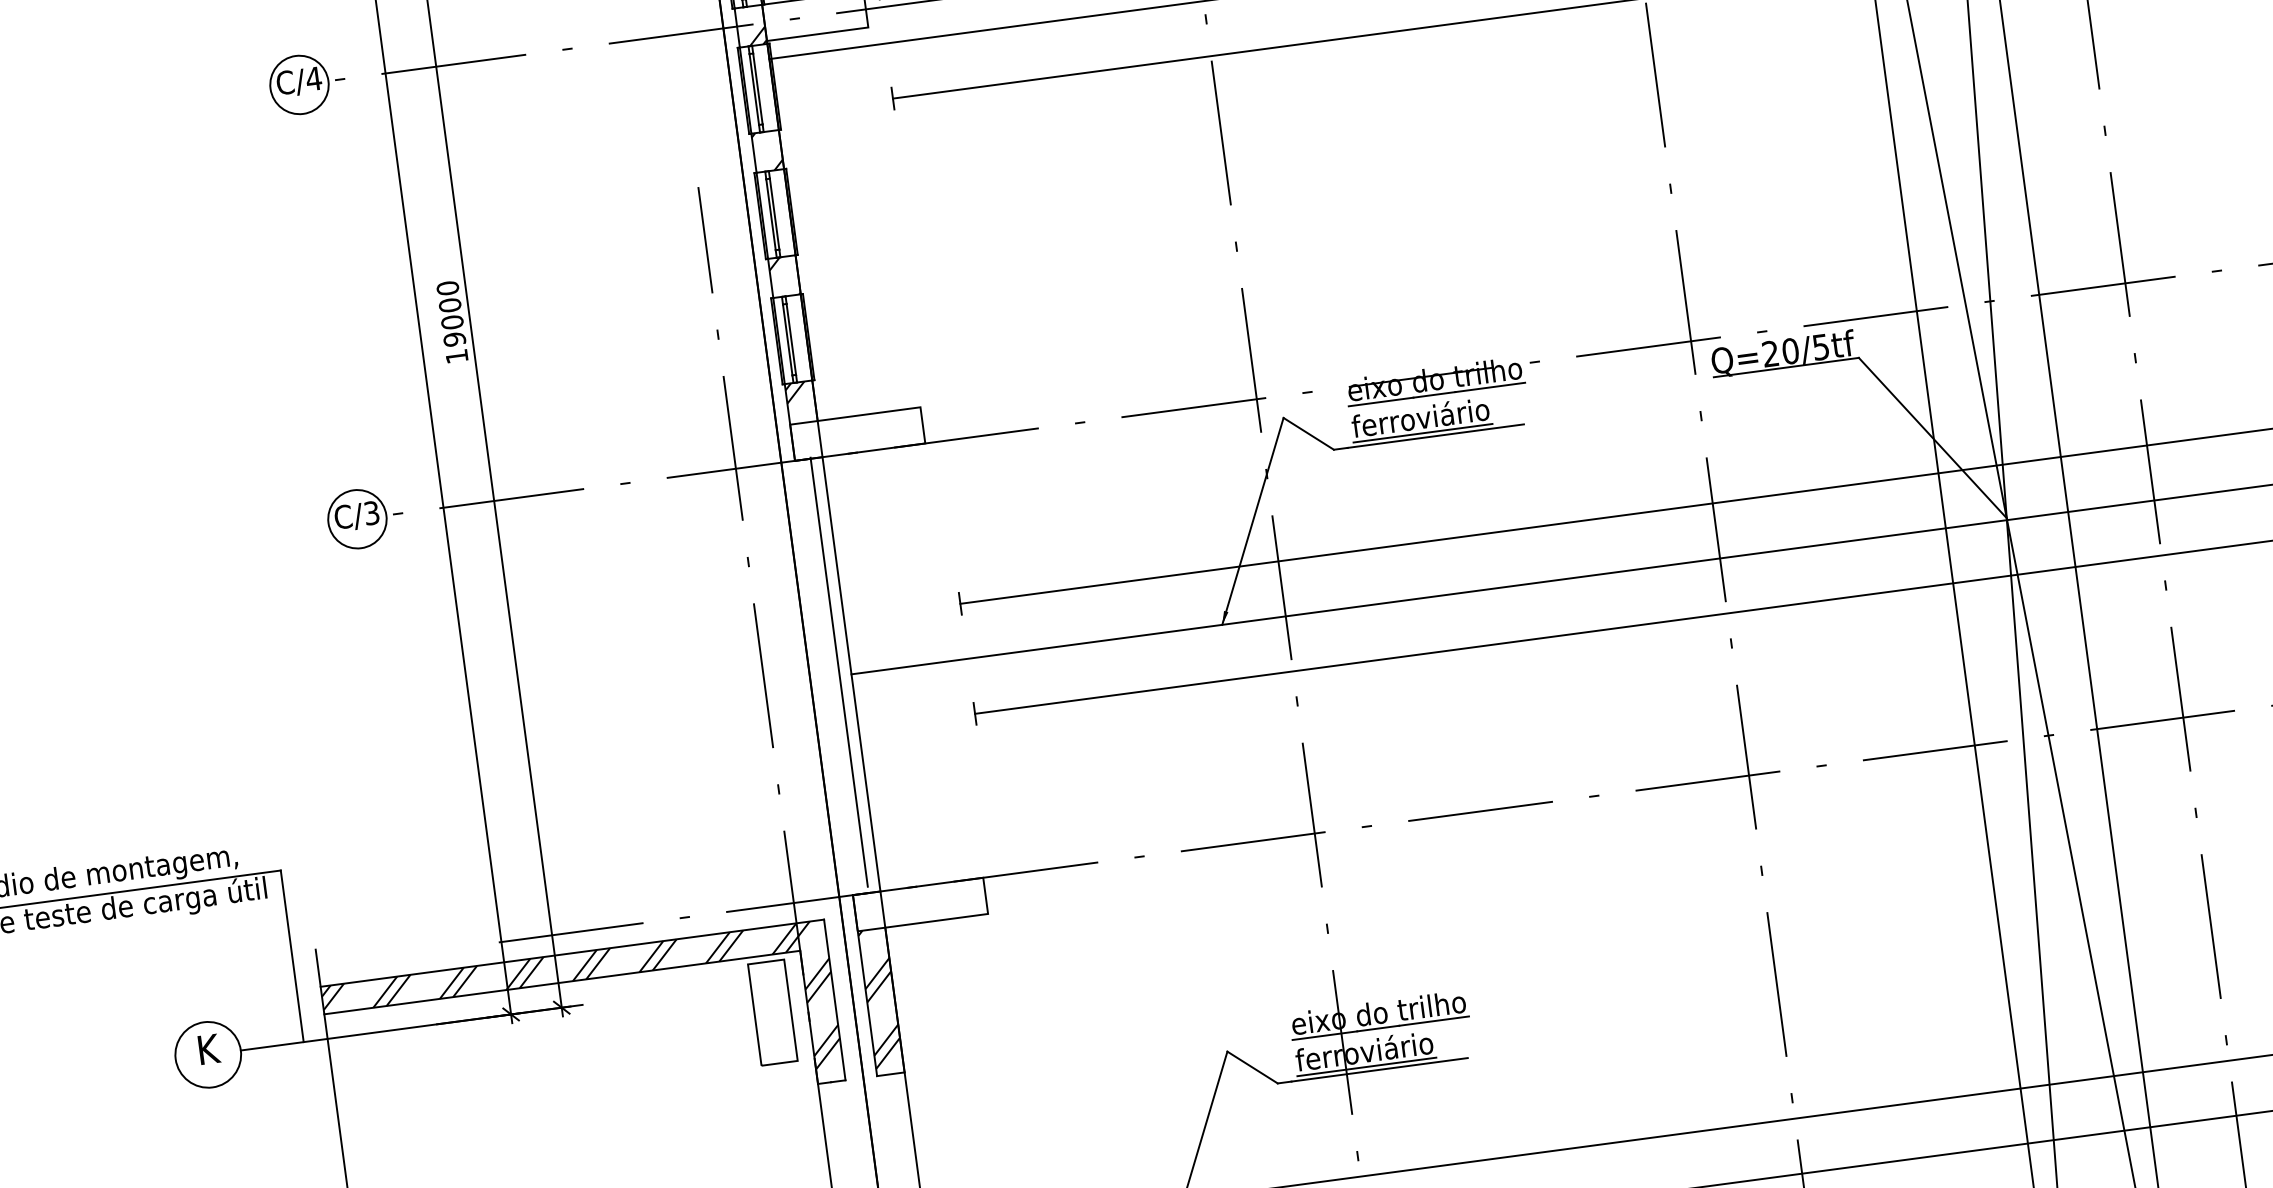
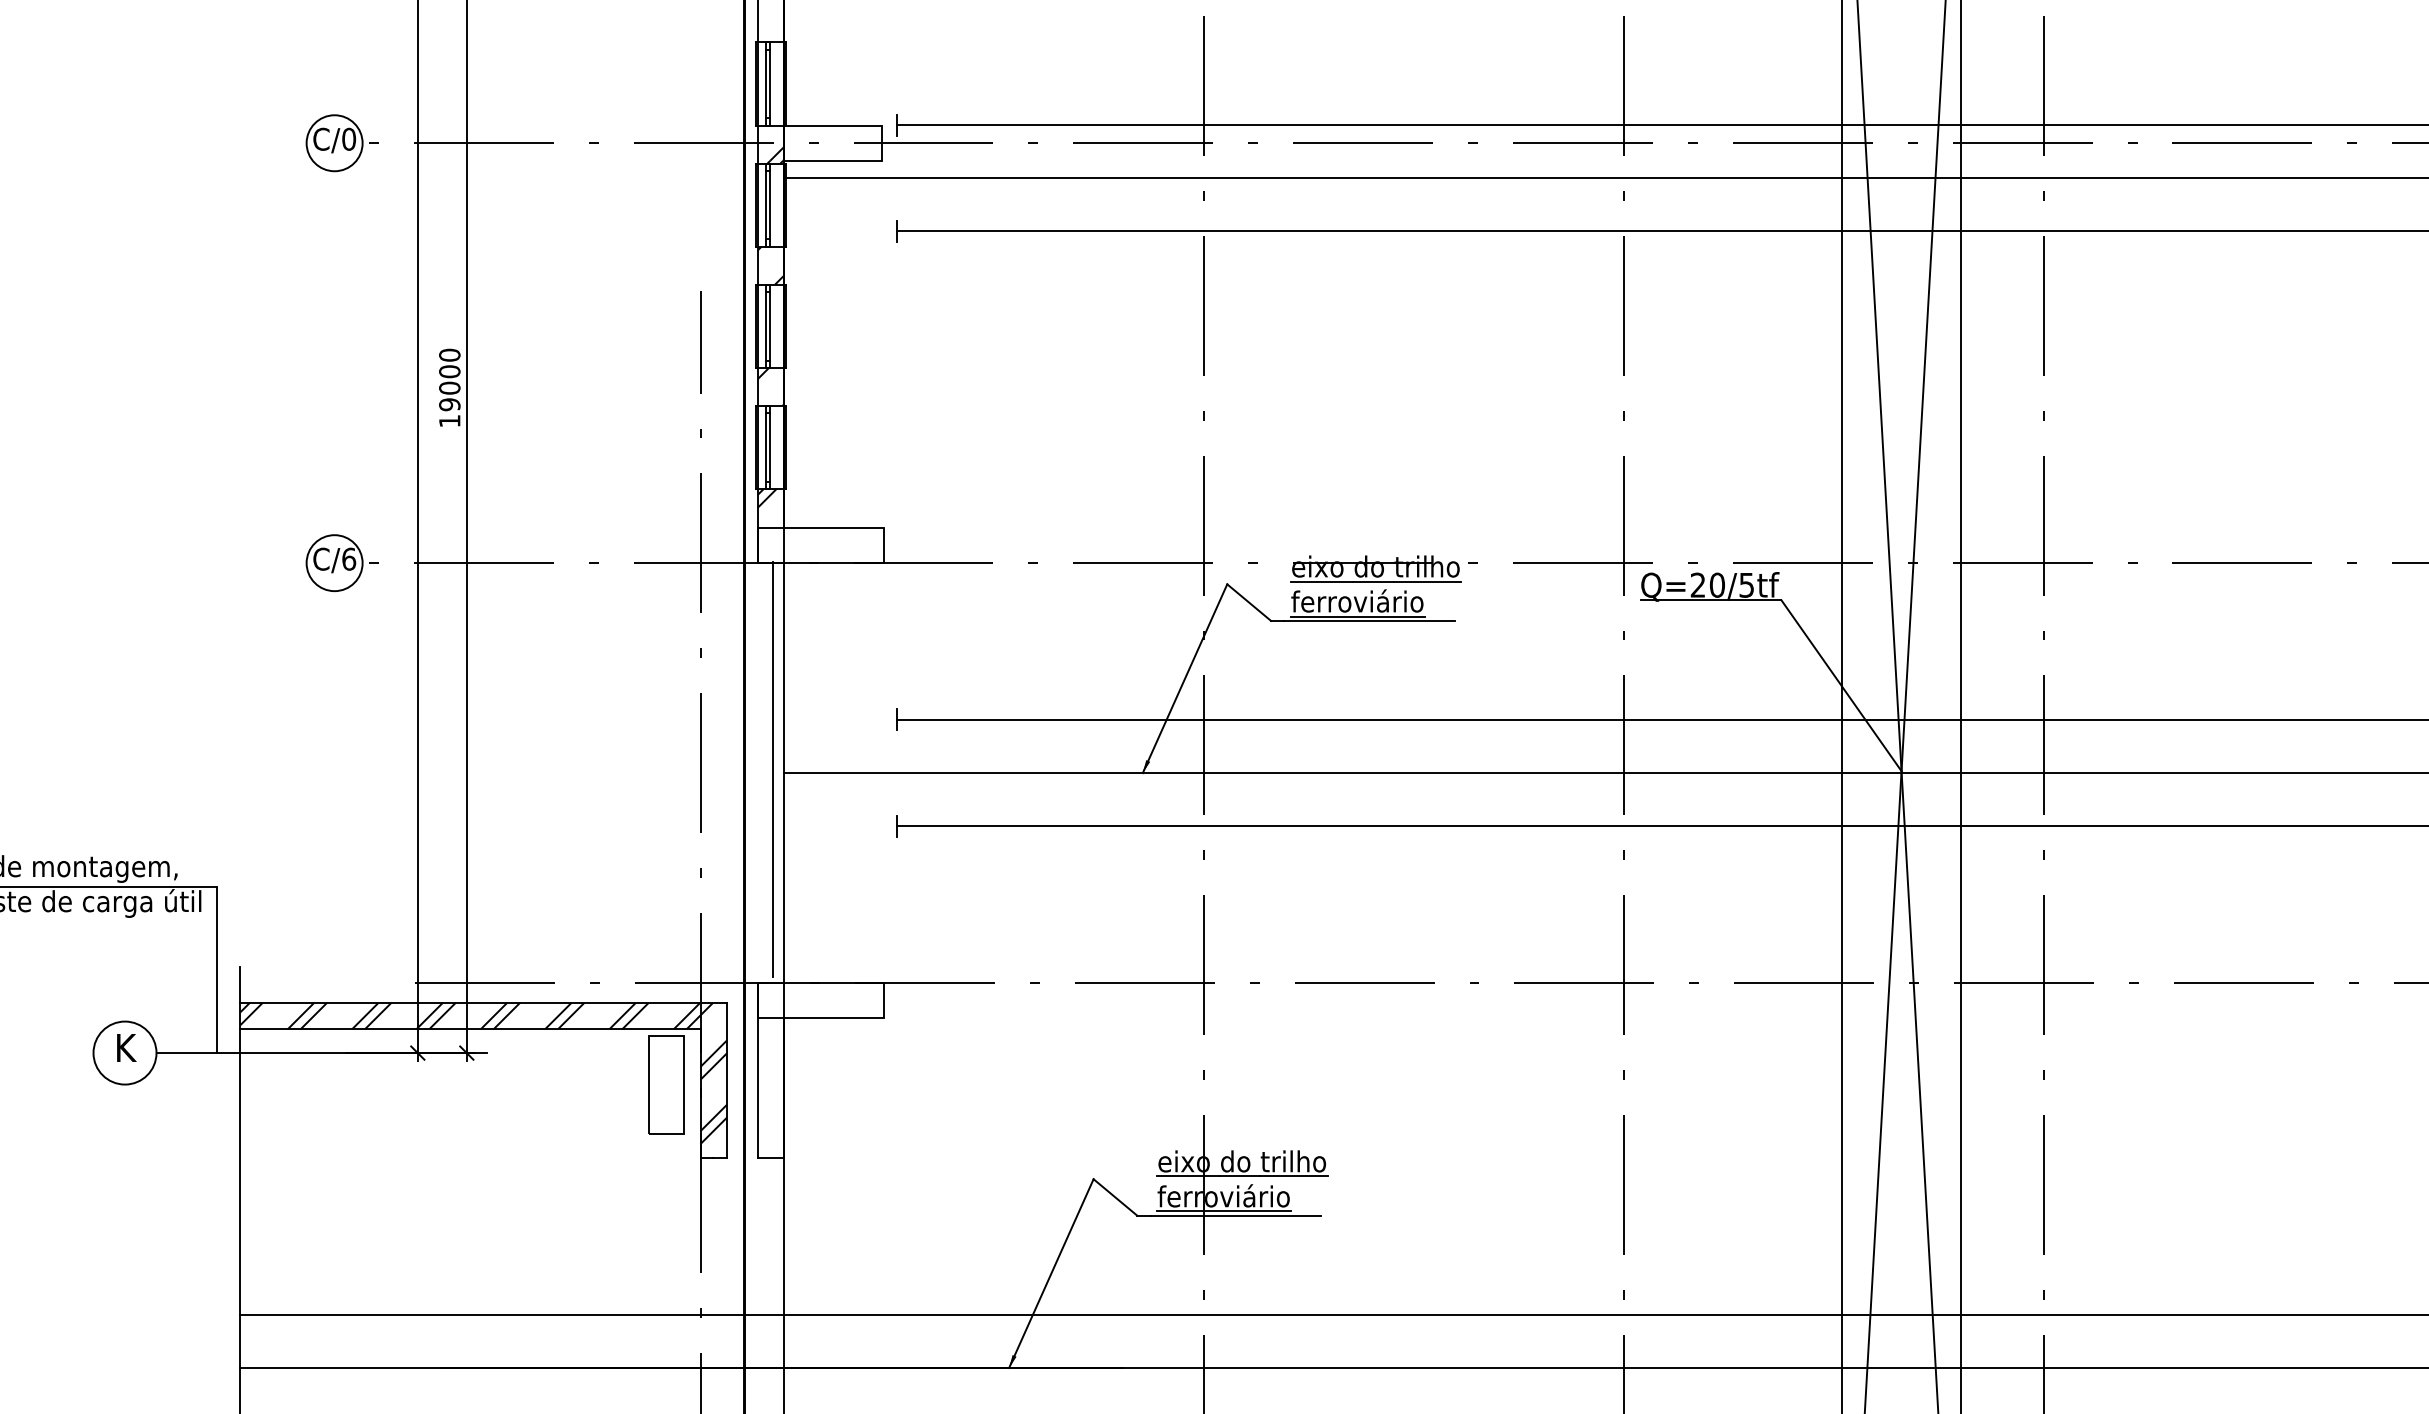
text: (313, 78) -> (348, 138), C/4 -> C/0
text: (372, 512) -> (349, 558), C/3 -> C/6
hatch: (880, 998) -> (770, 1084), removed

